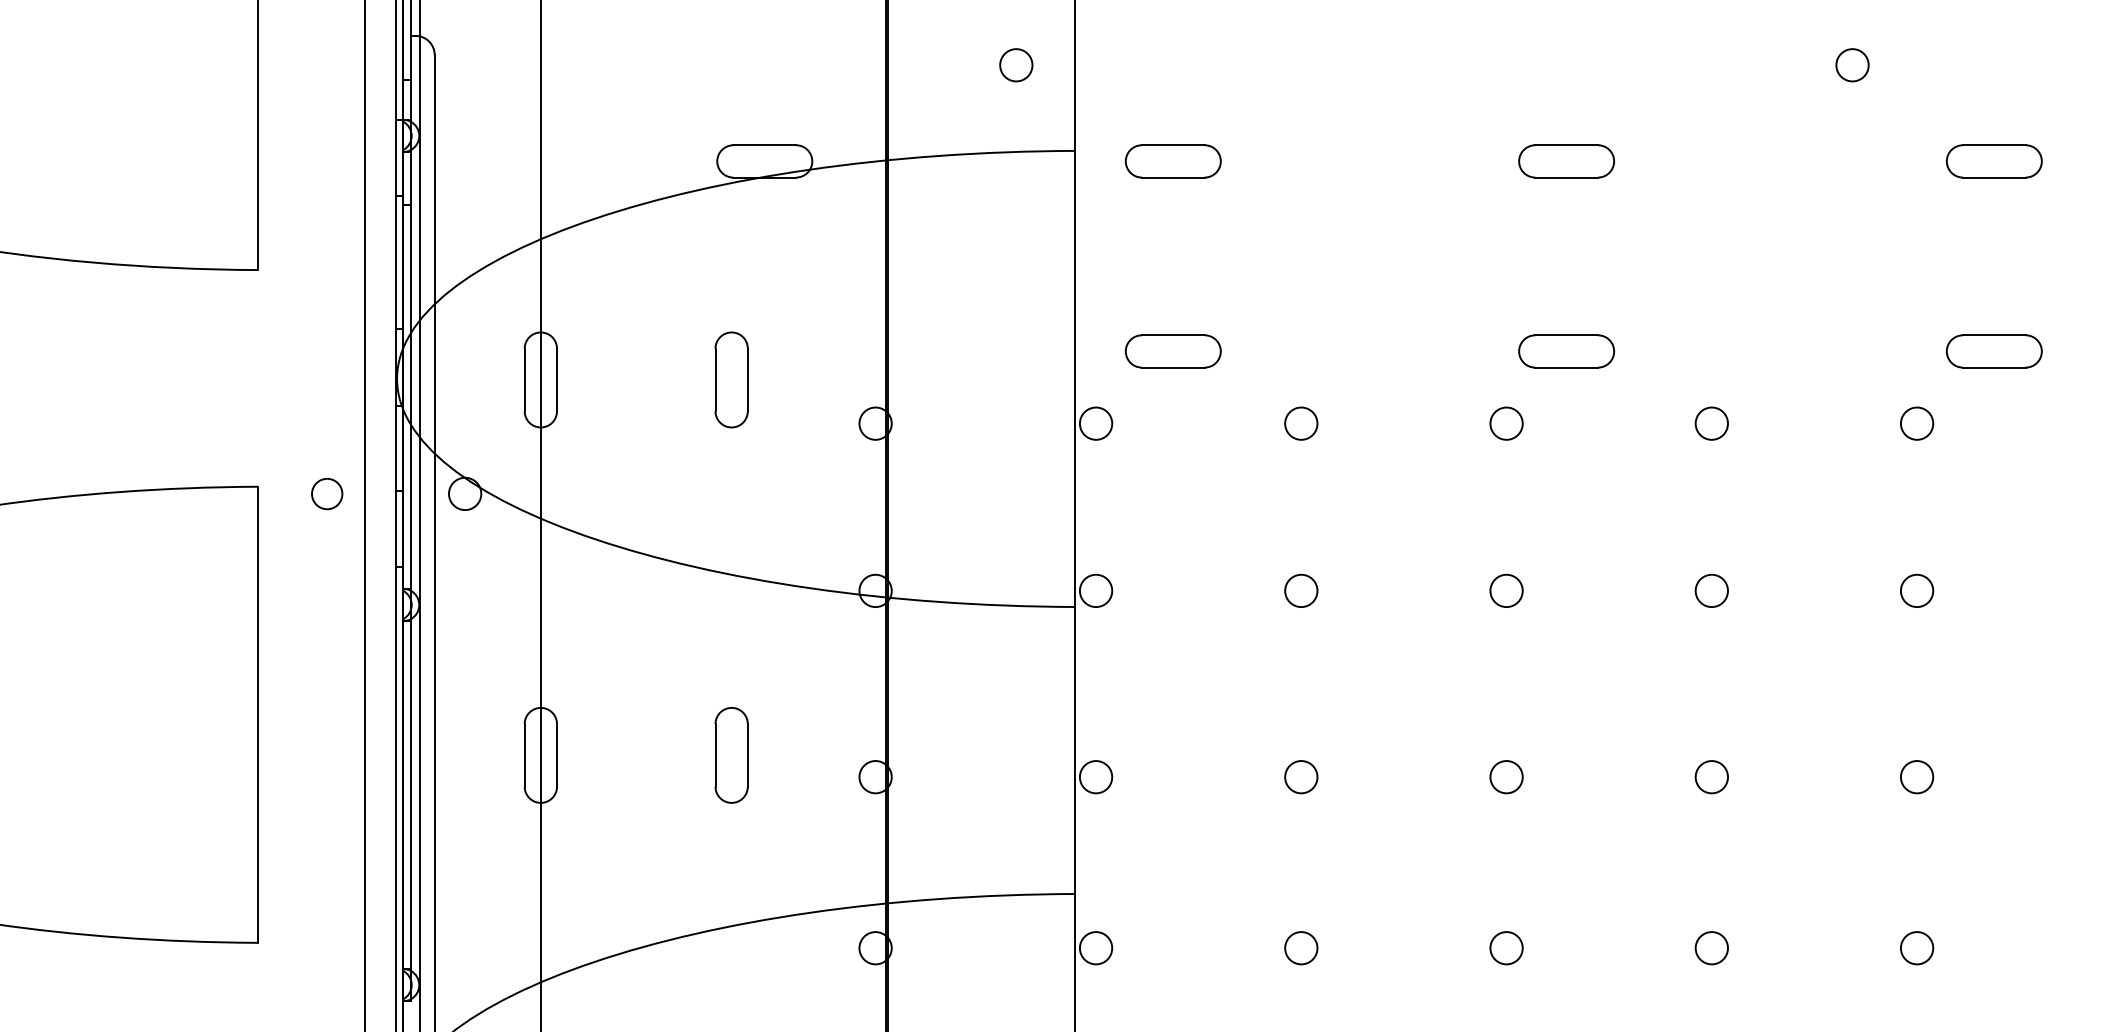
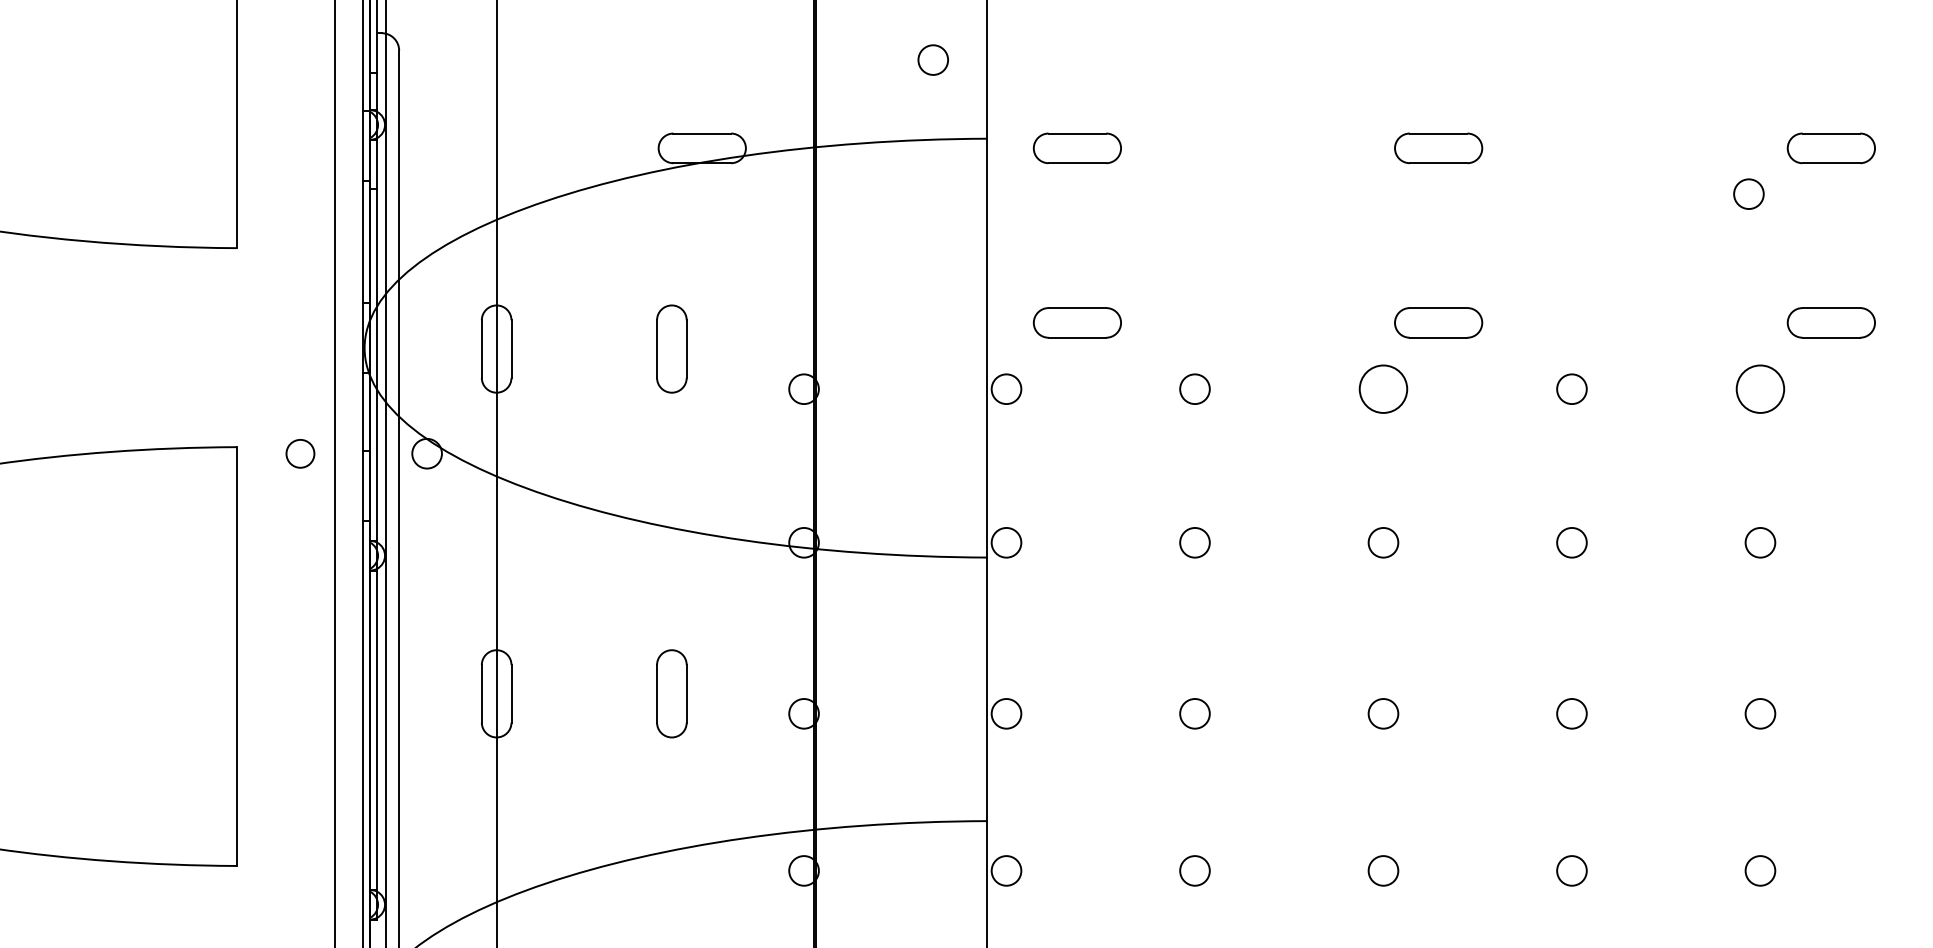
circle: (1852, 65) -> (1748, 194), moved
circle: (1506, 423) -> (1383, 389), size x1.6
circle: (1916, 423) -> (1759, 389), size x1.6

